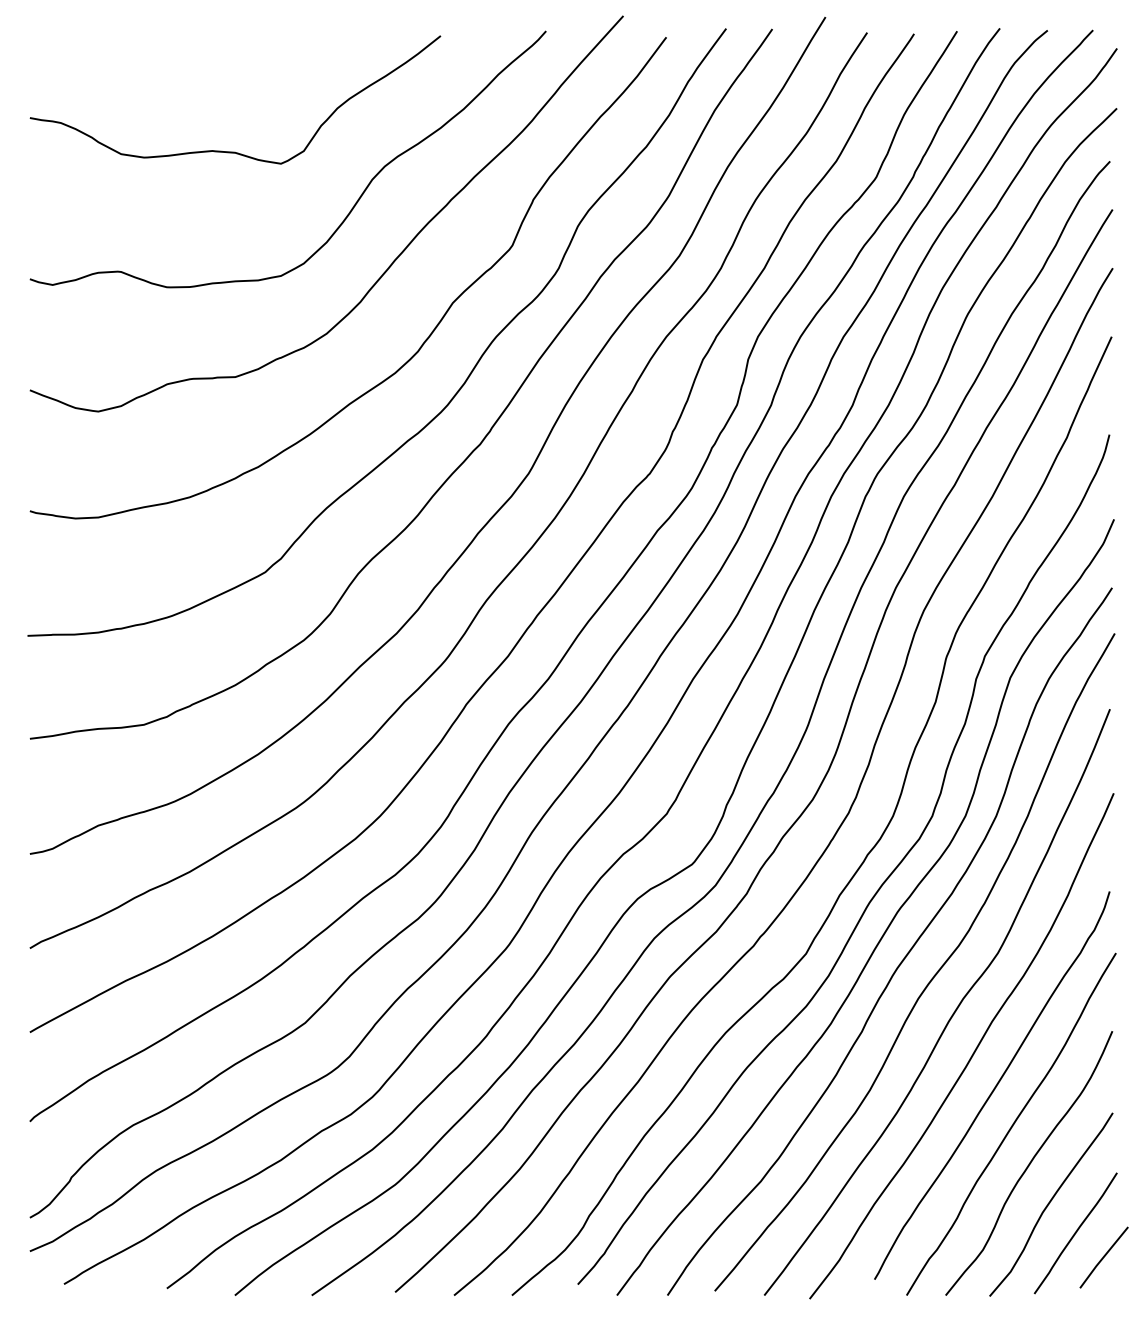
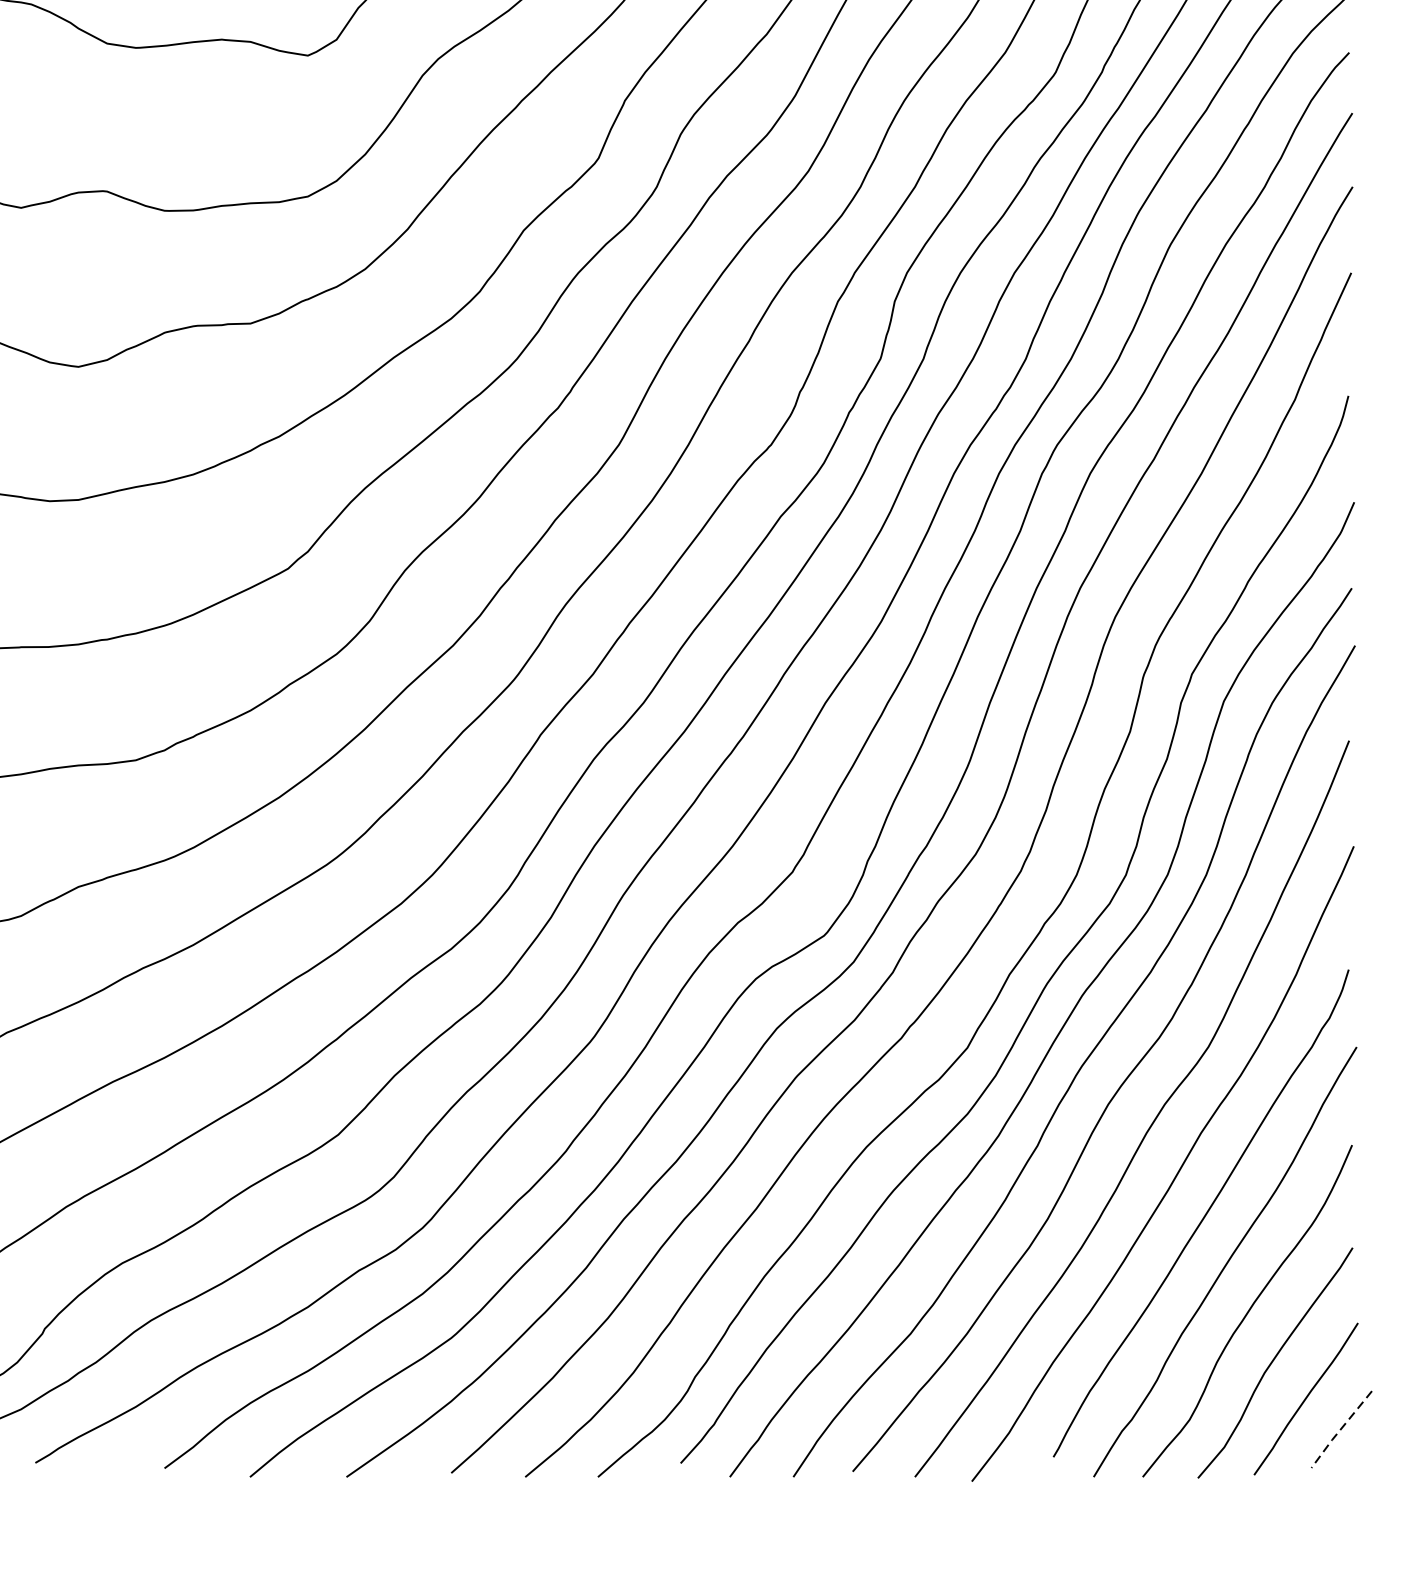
line: (1103, 1257) -> (1340, 1429), solid -> dashed

